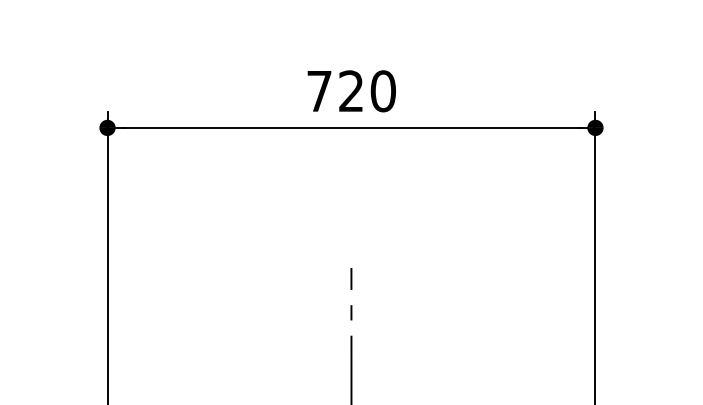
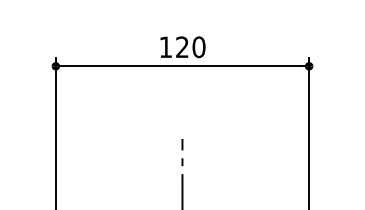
text: (318, 89) -> (165, 46), 720 -> 120

